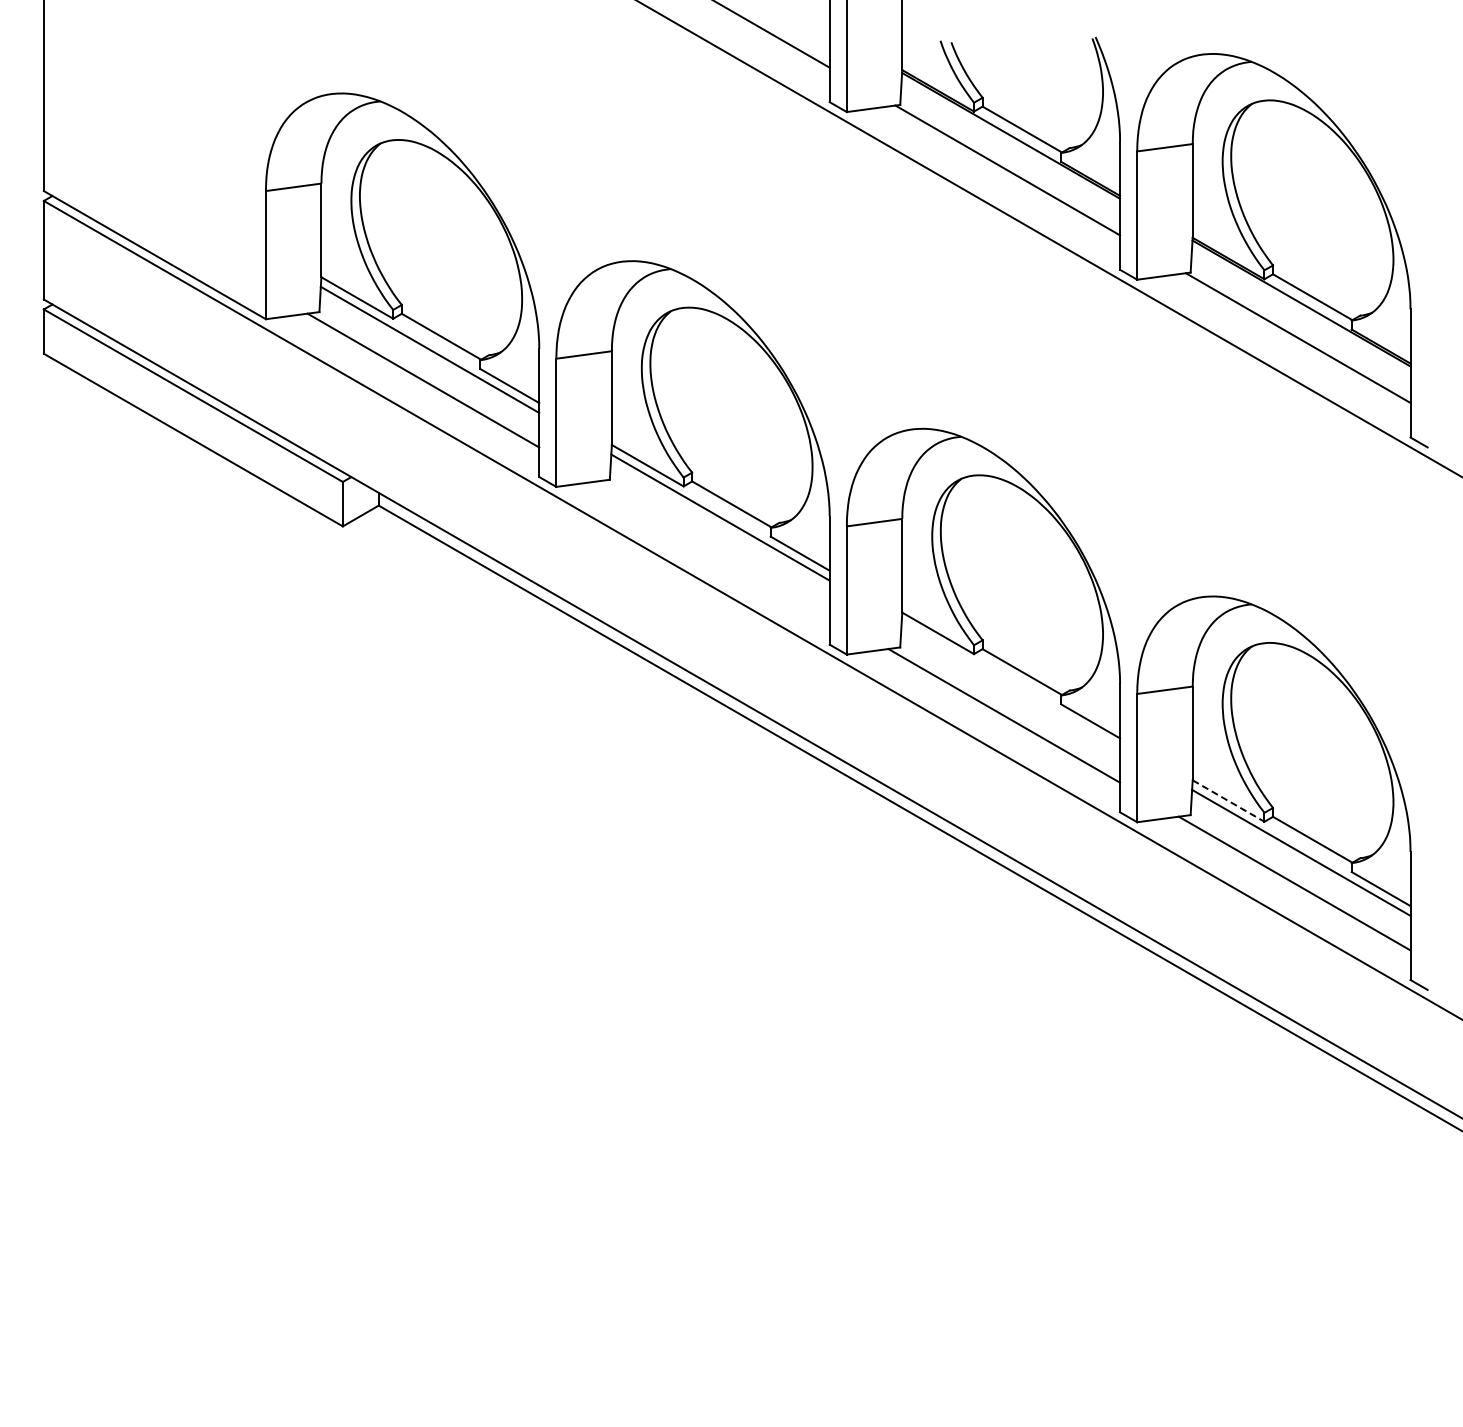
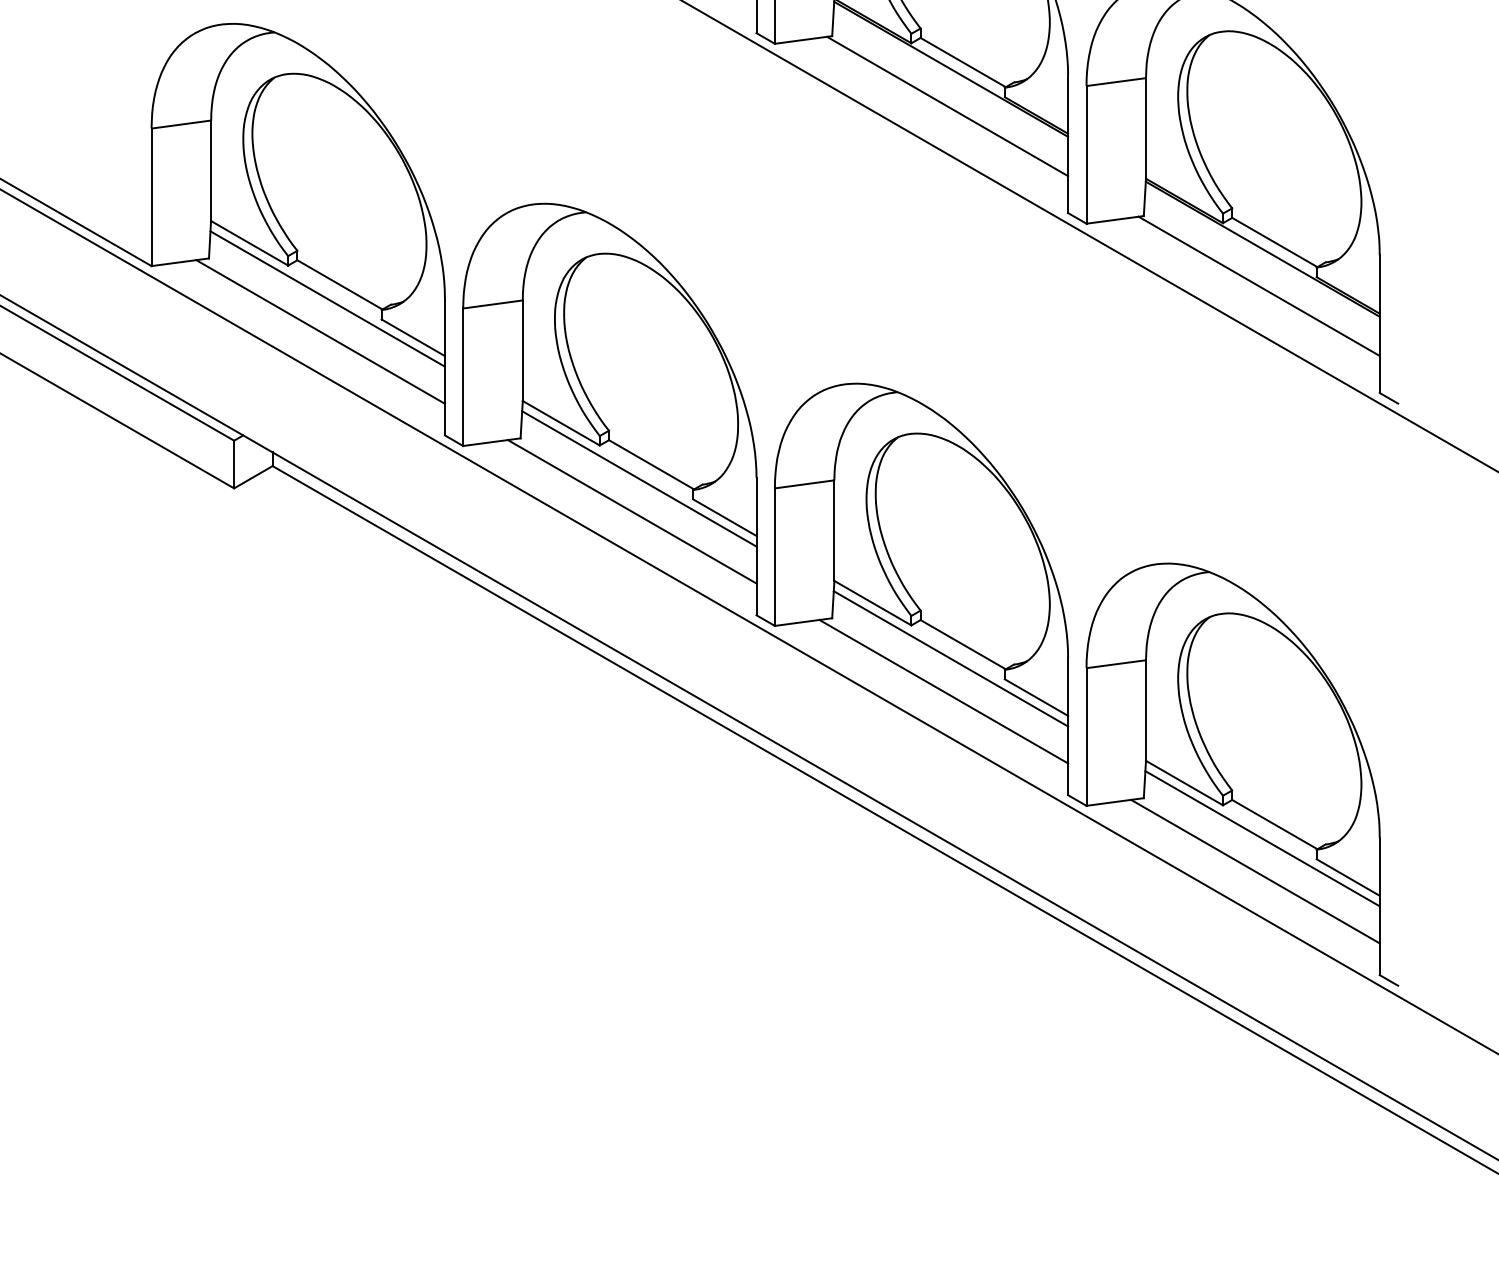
line: (713, 548) -> (631, 512), added
line: (1010, 685) -> (950, 659), added
line: (1229, 801) -> (1185, 783), dashed -> solid

